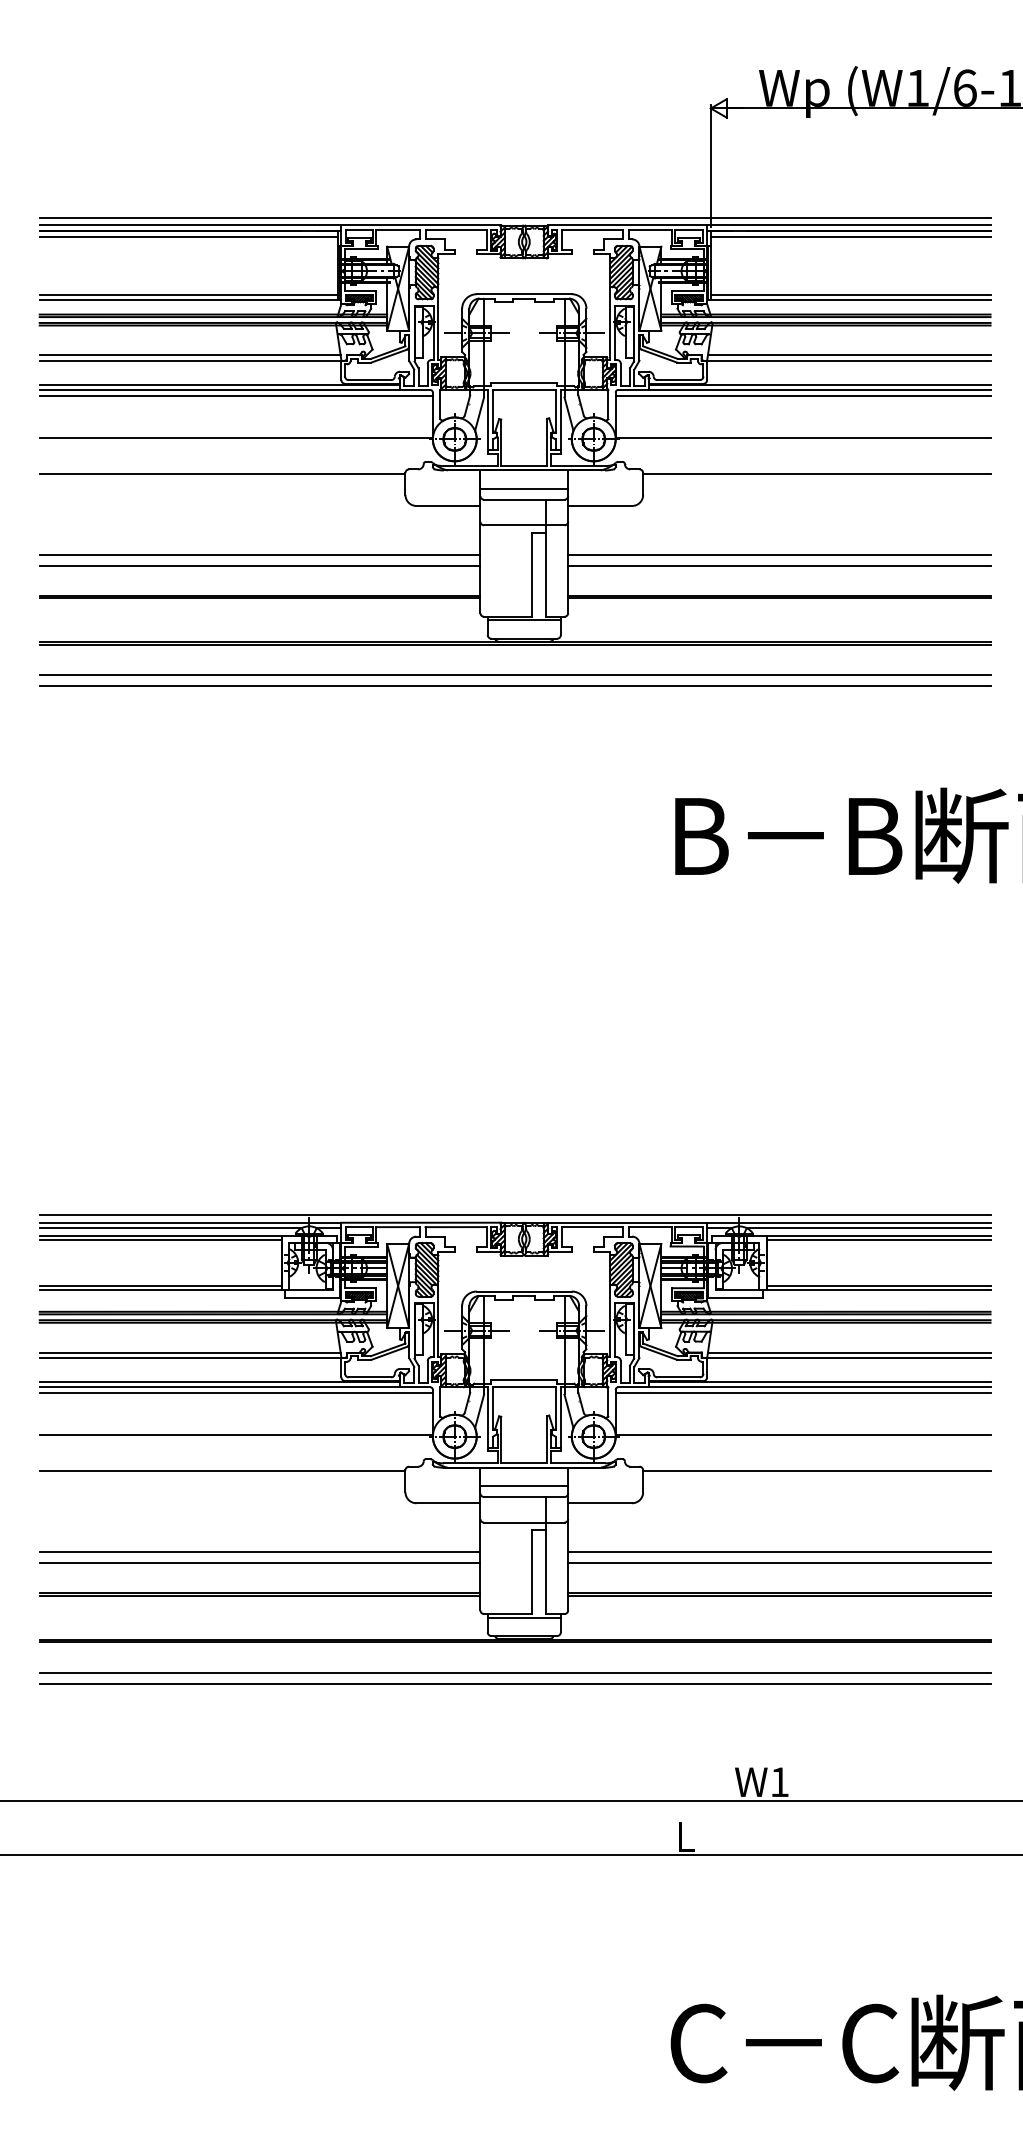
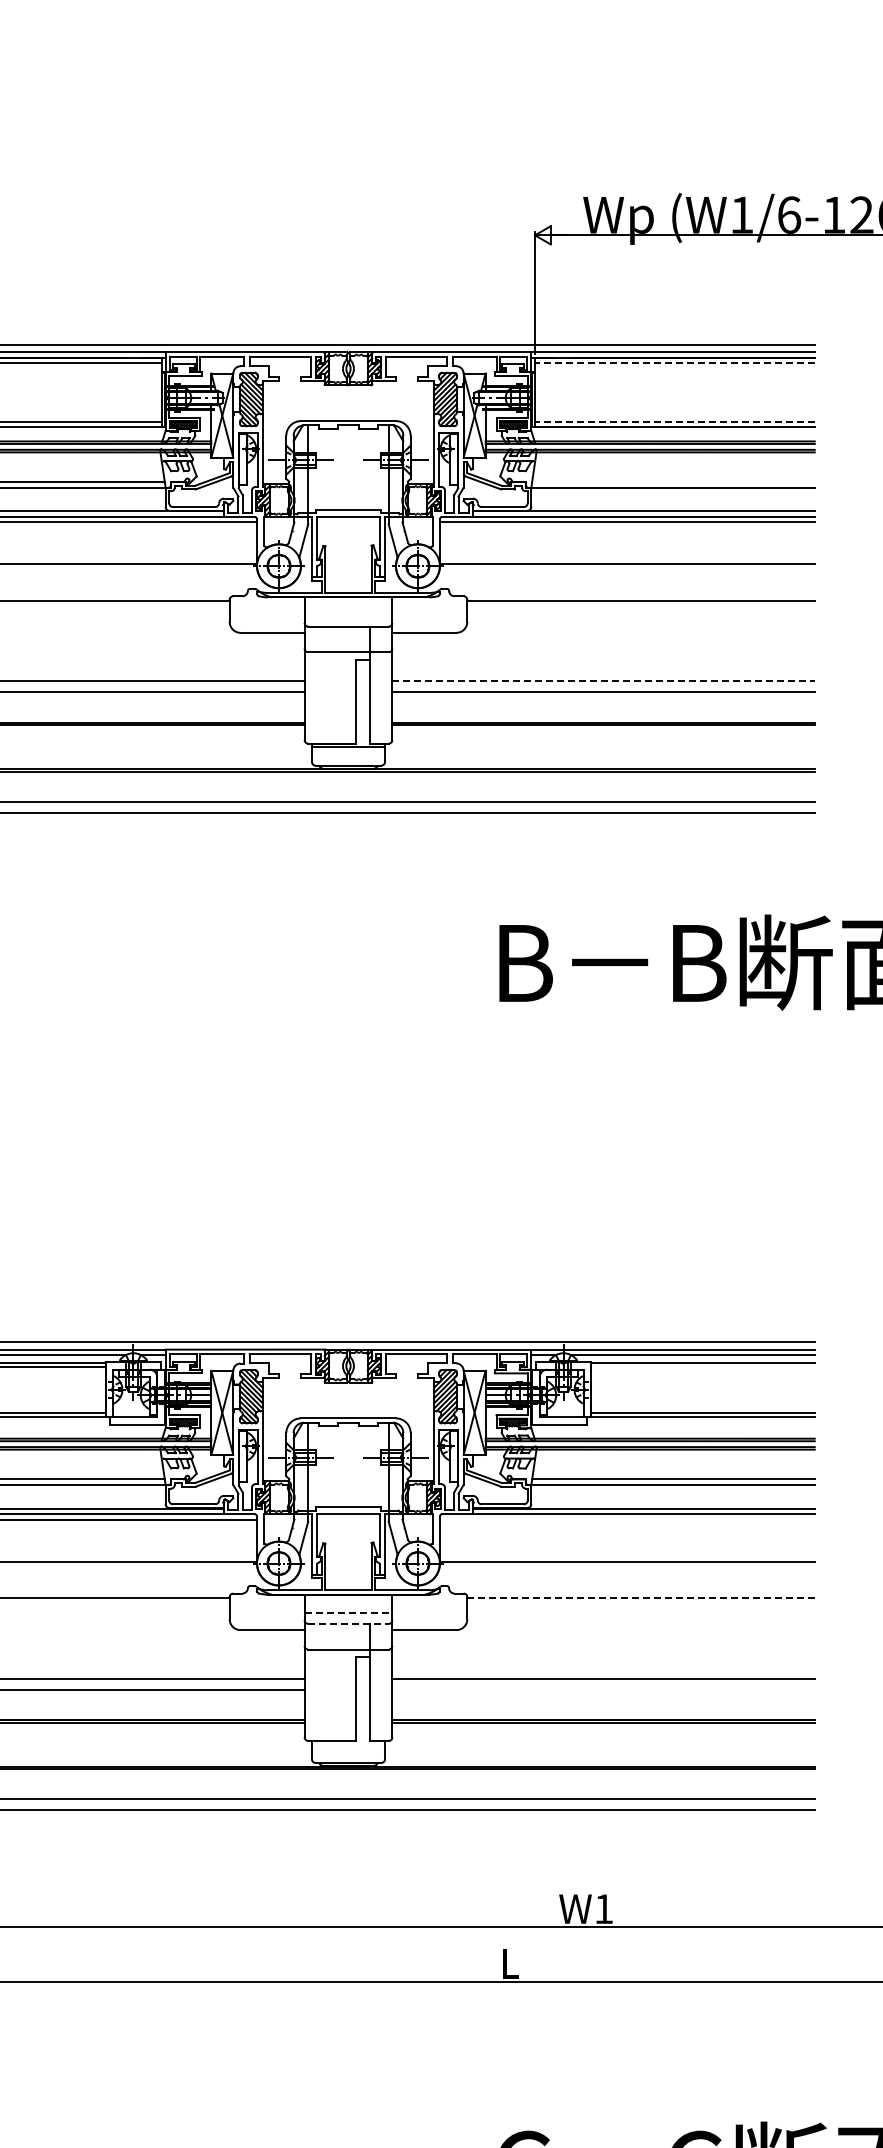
line: (850, 236) -> (674, 363), solid -> dashed
line: (850, 294) -> (674, 421), solid -> dashed
line: (849, 355) -> (673, 482), removed
line: (524, 488) -> (348, 615), removed
line: (779, 554) -> (603, 681), solid -> dashed
line: (878, 1239) -> (702, 1366), removed
line: (802, 1392) -> (626, 1519), removed
line: (816, 1471) -> (640, 1598), solid -> dashed
line: (524, 1486) -> (348, 1613), solid -> dashed
line: (524, 1497) -> (348, 1624), solid -> dashed
line: (779, 1562) -> (603, 1689), removed
line: (523, 1617) -> (347, 1744), removed

